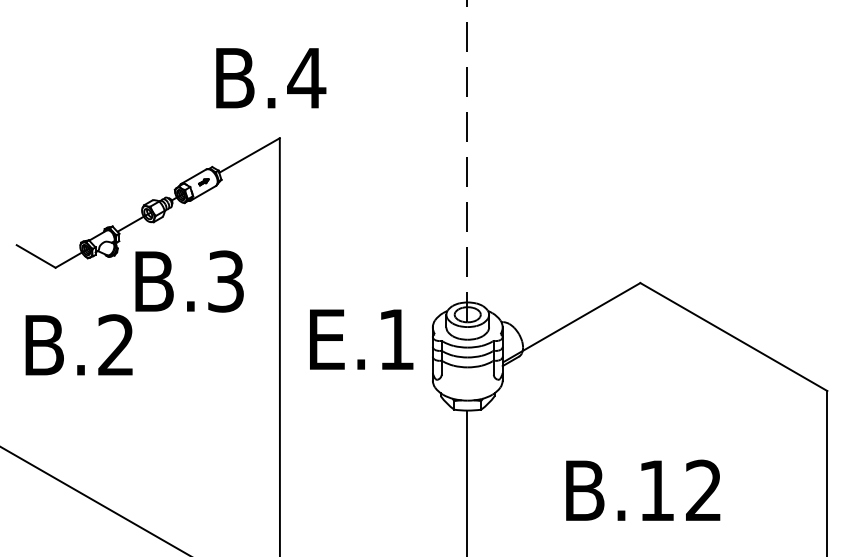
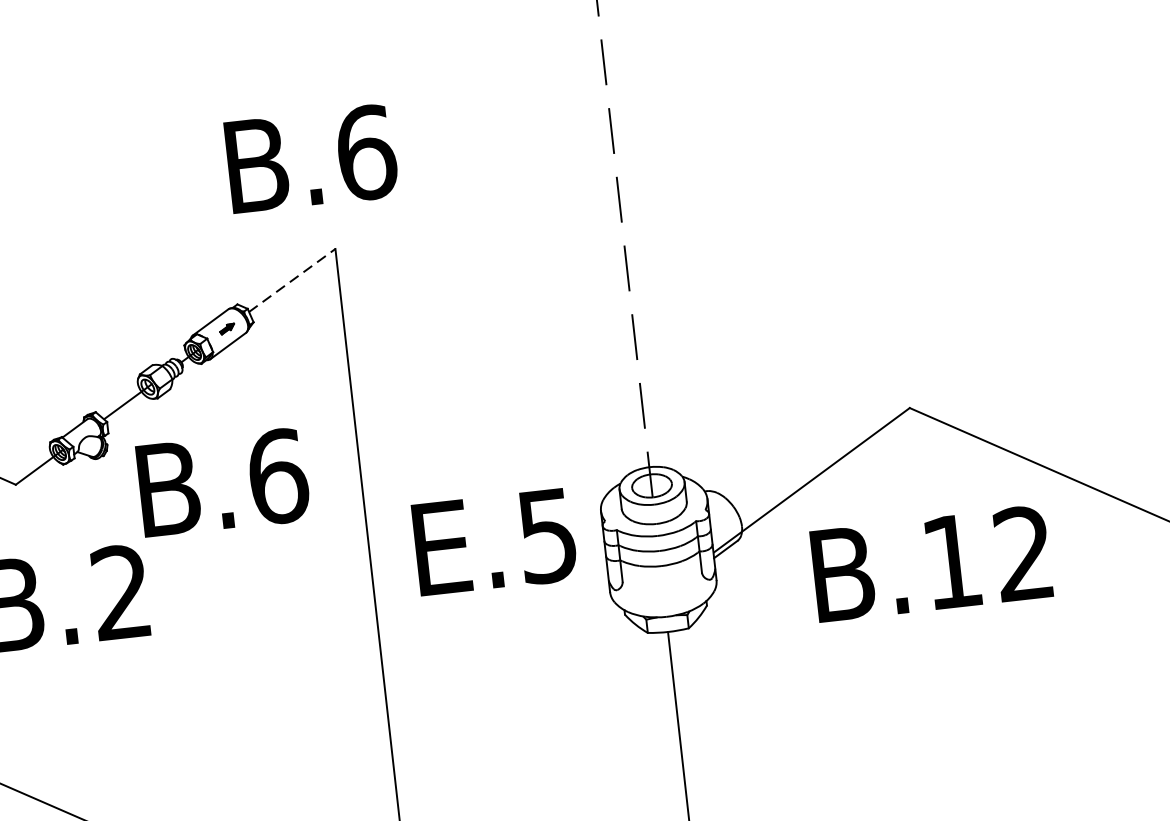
text: (306, 78) -> (365, 153), B.4 -> B.6
line: (249, 155) -> (292, 280), solid -> dashed
text: (226, 281) -> (278, 476), B.3 -> B.6
text: (395, 339) -> (546, 535), E.1 -> E.5
text: (643, 489) -> (931, 562), moved

